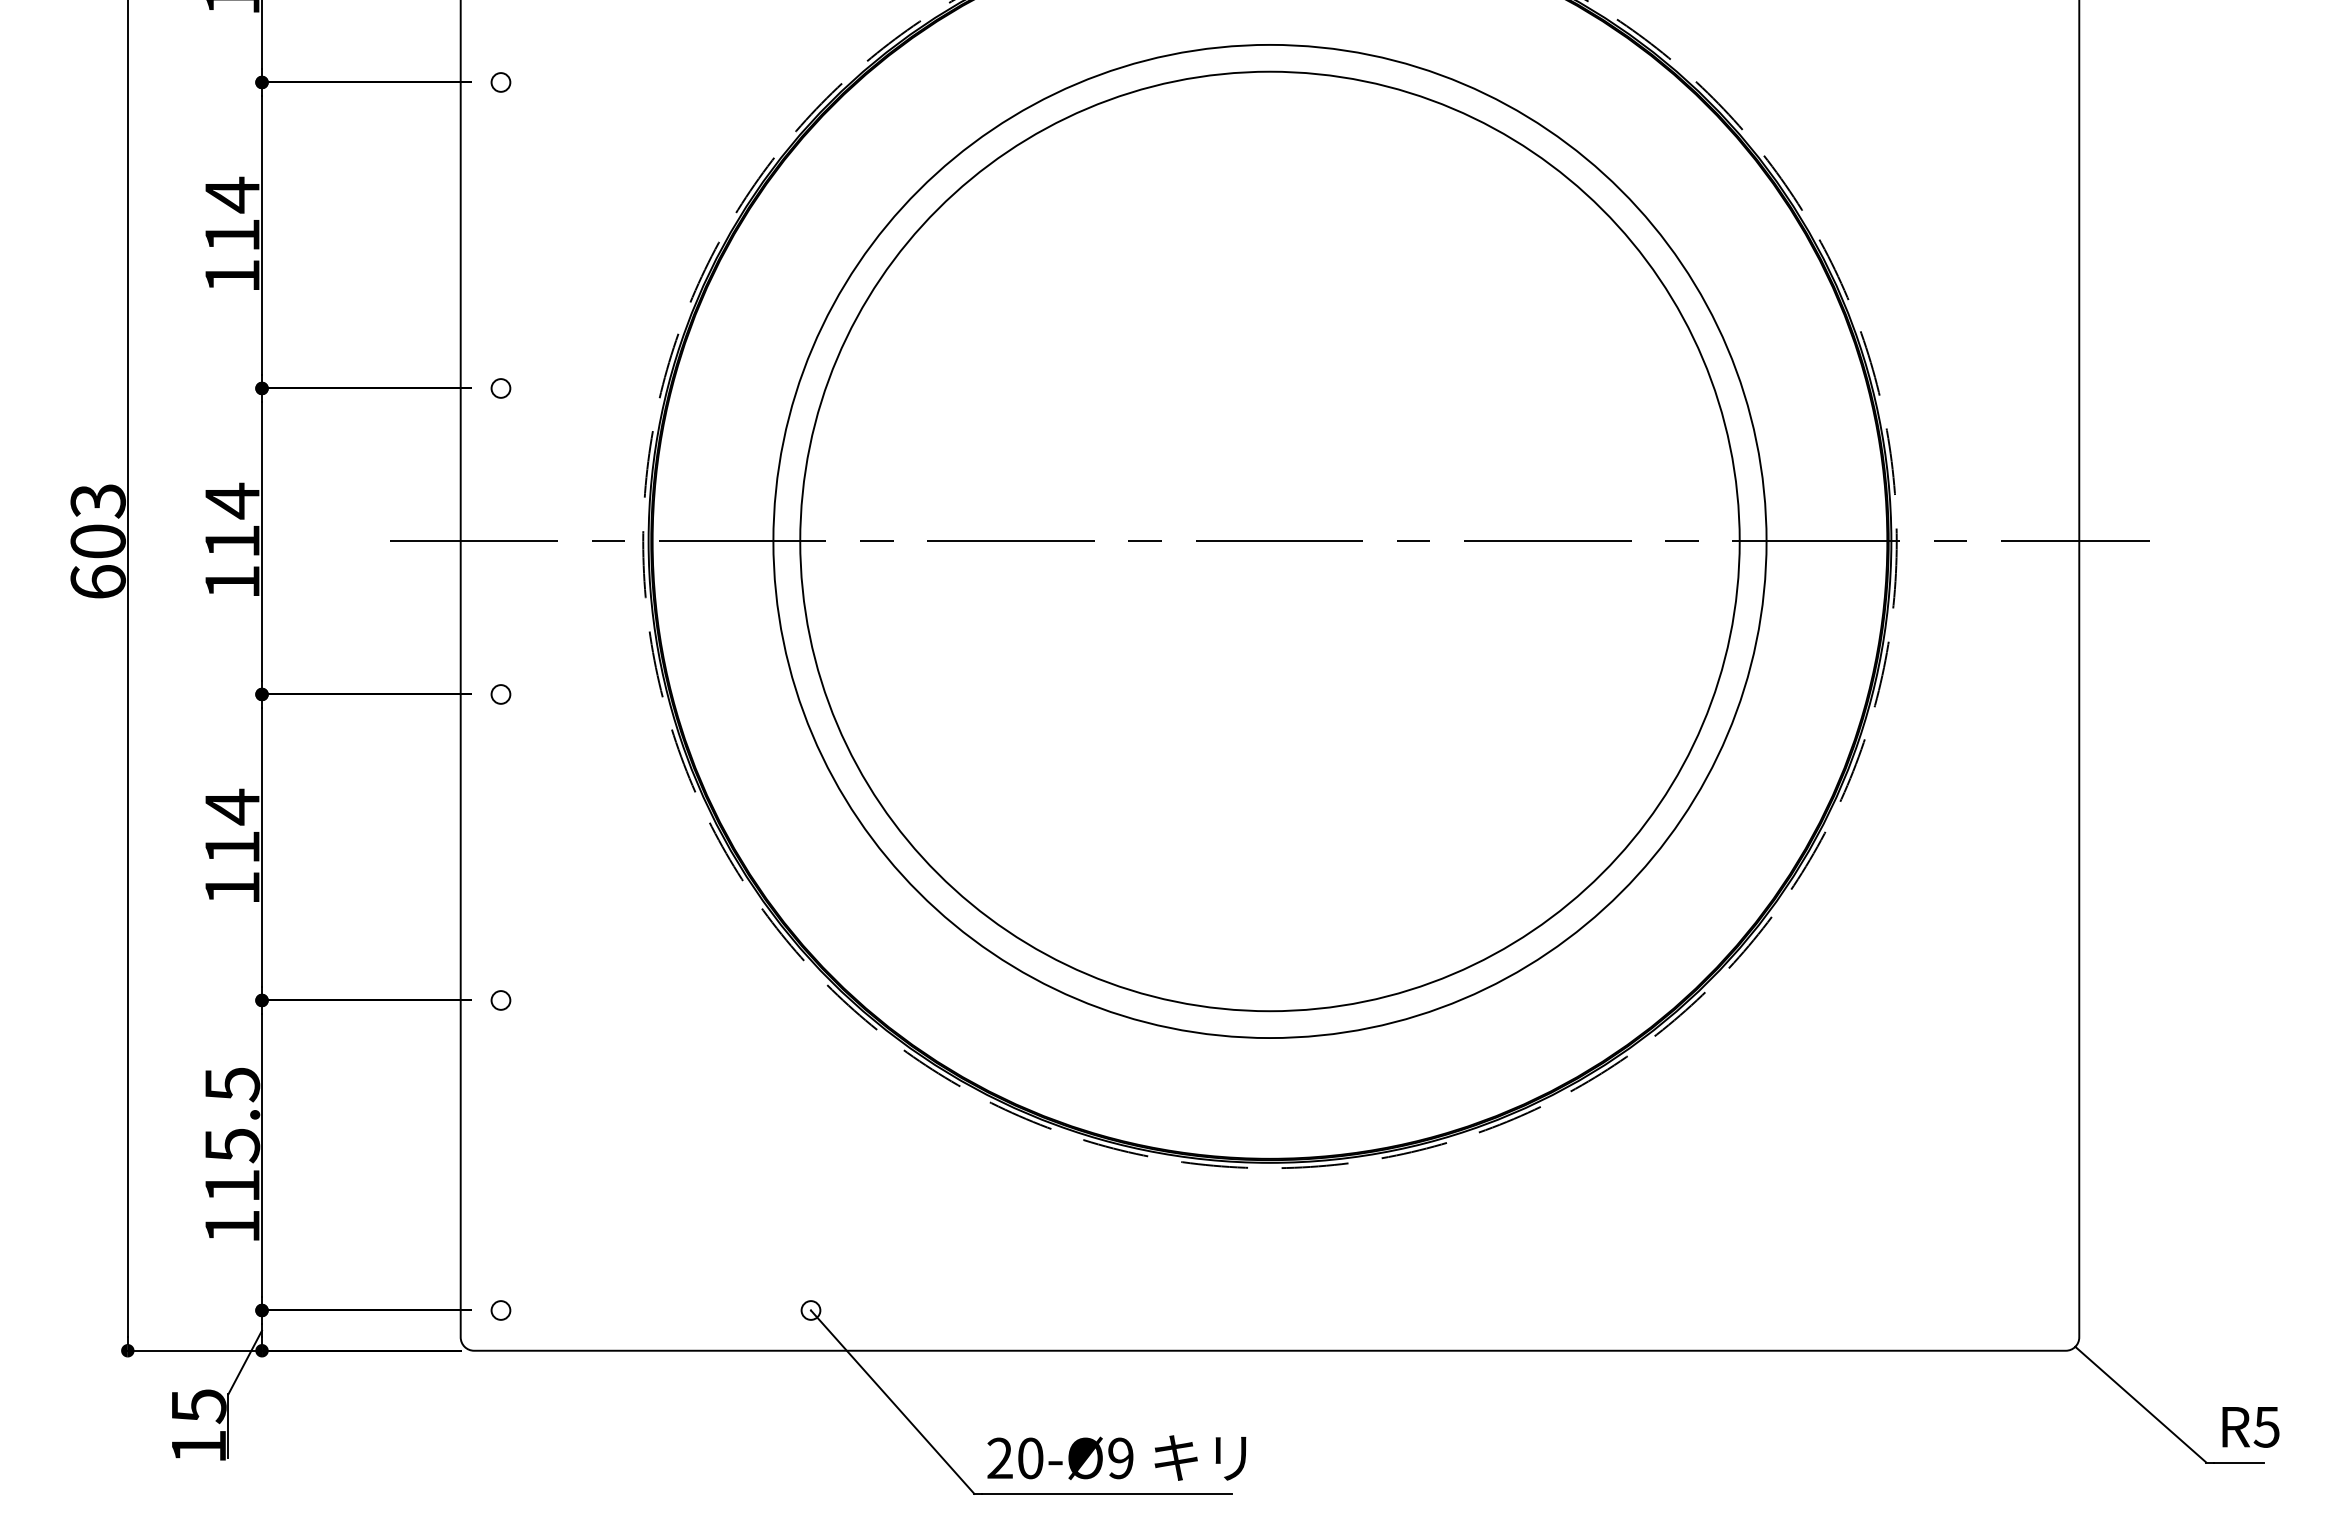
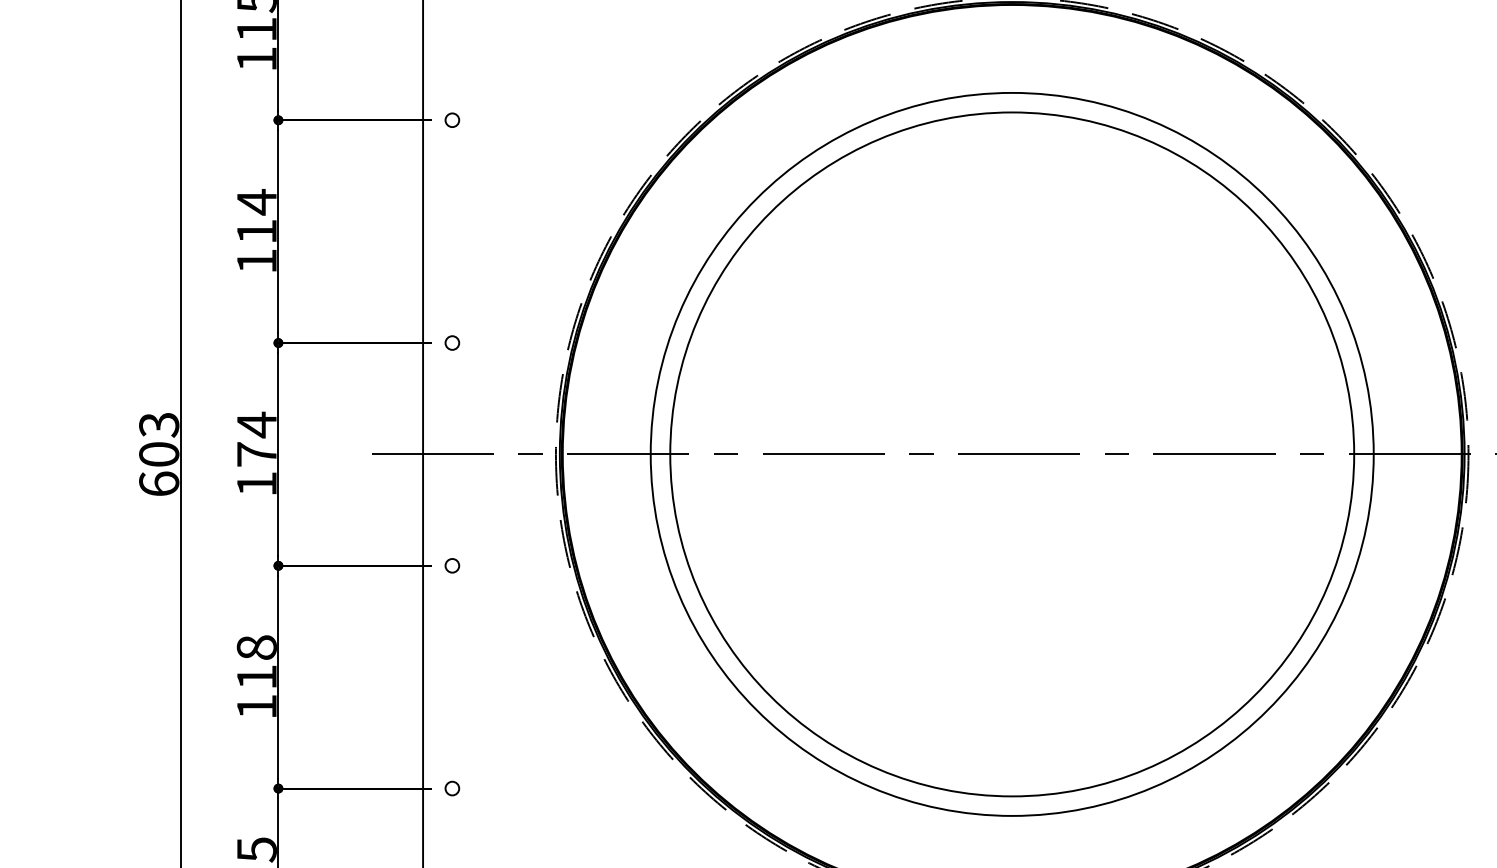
text: (232, 541) -> (256, 454), 114 -> 174
text: (232, 806) -> (256, 647), 114 -> 118

